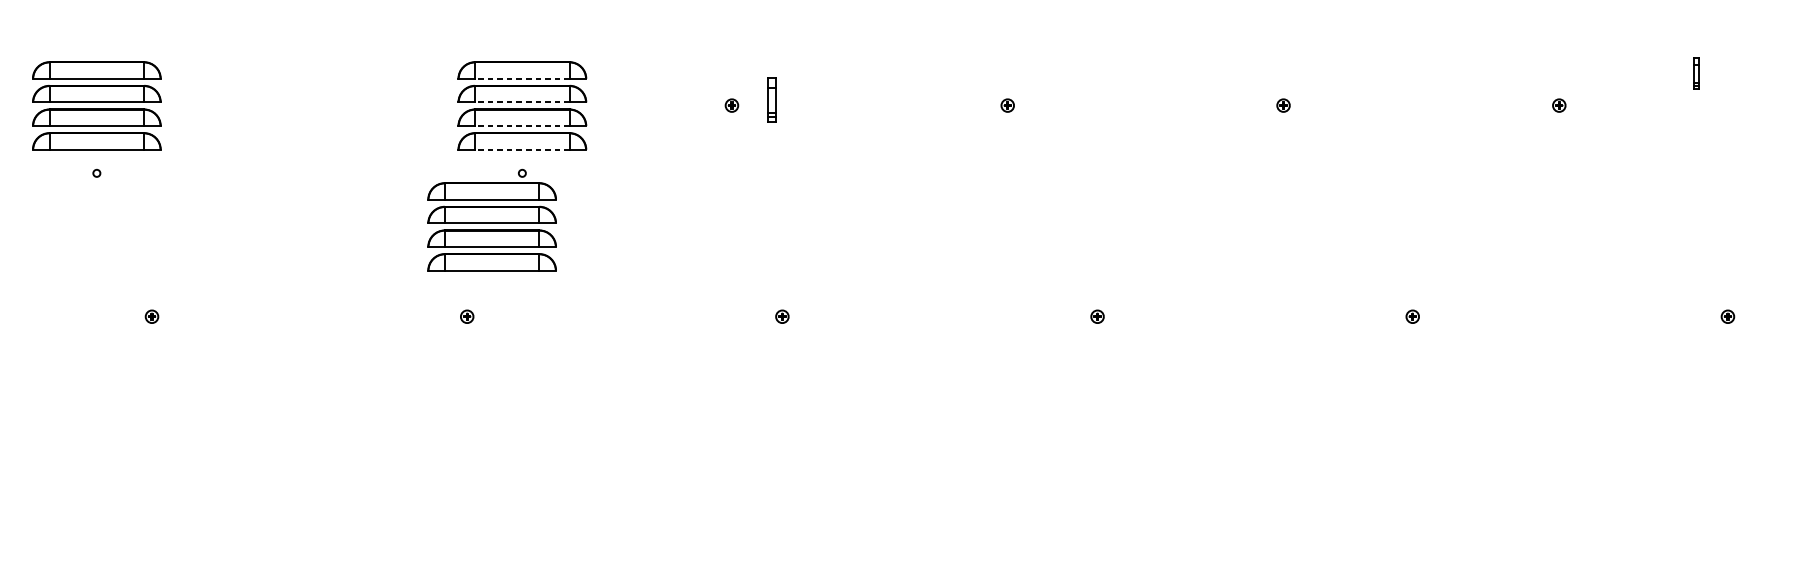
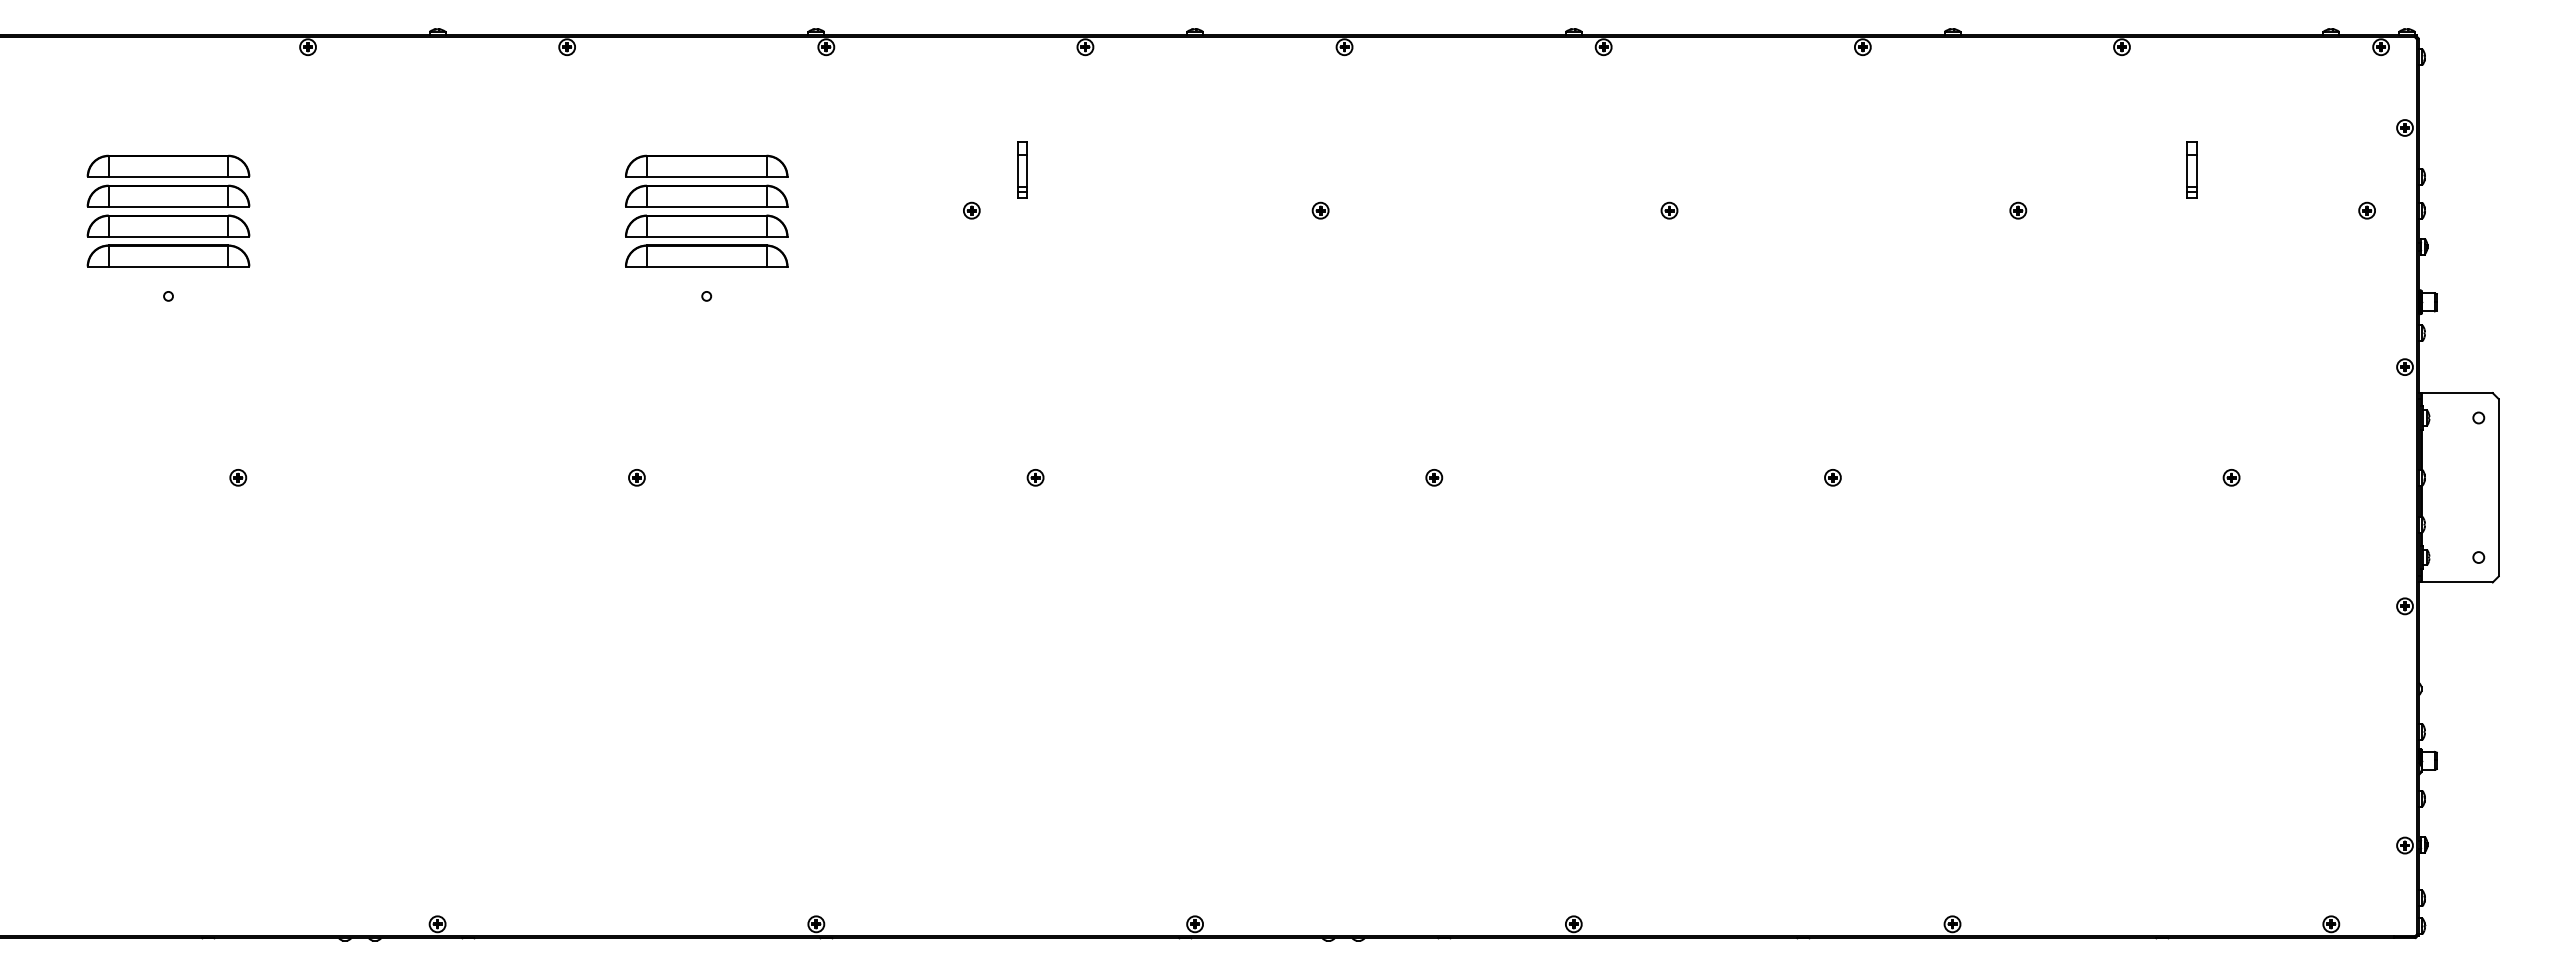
part: (1696, 73) -> (2191, 169), size x1.43
line: (522, 78) -> (706, 176), dashed -> solid
part: (772, 99) -> (1022, 169), moved
line: (522, 102) -> (706, 206), dashed -> solid
line: (522, 126) -> (706, 236), dashed -> solid
line: (522, 149) -> (706, 266), dashed -> solid
part: (492, 226) -> (668, 363), removed

